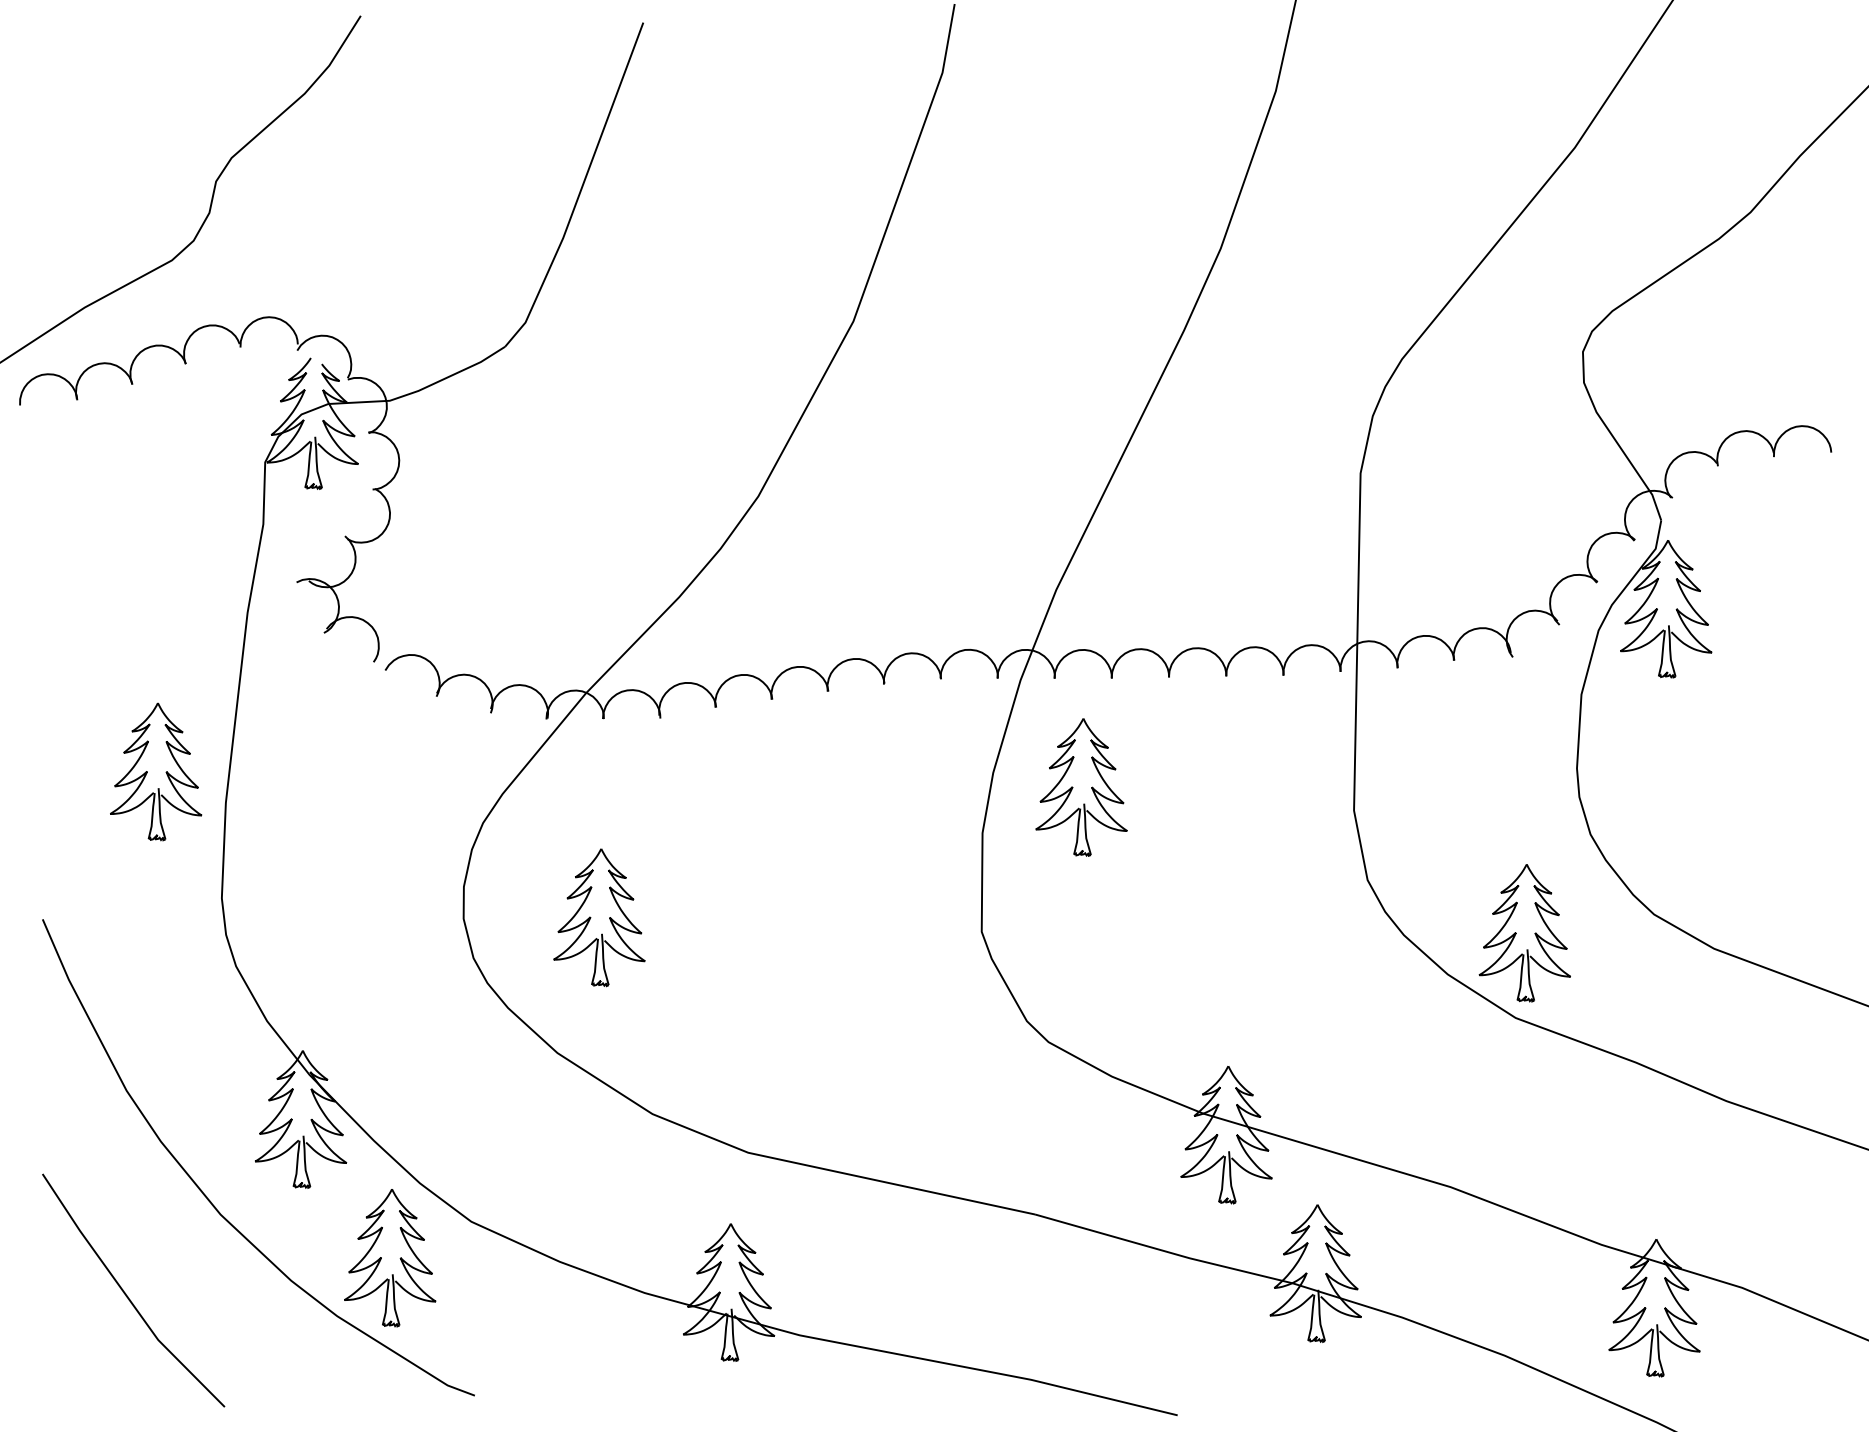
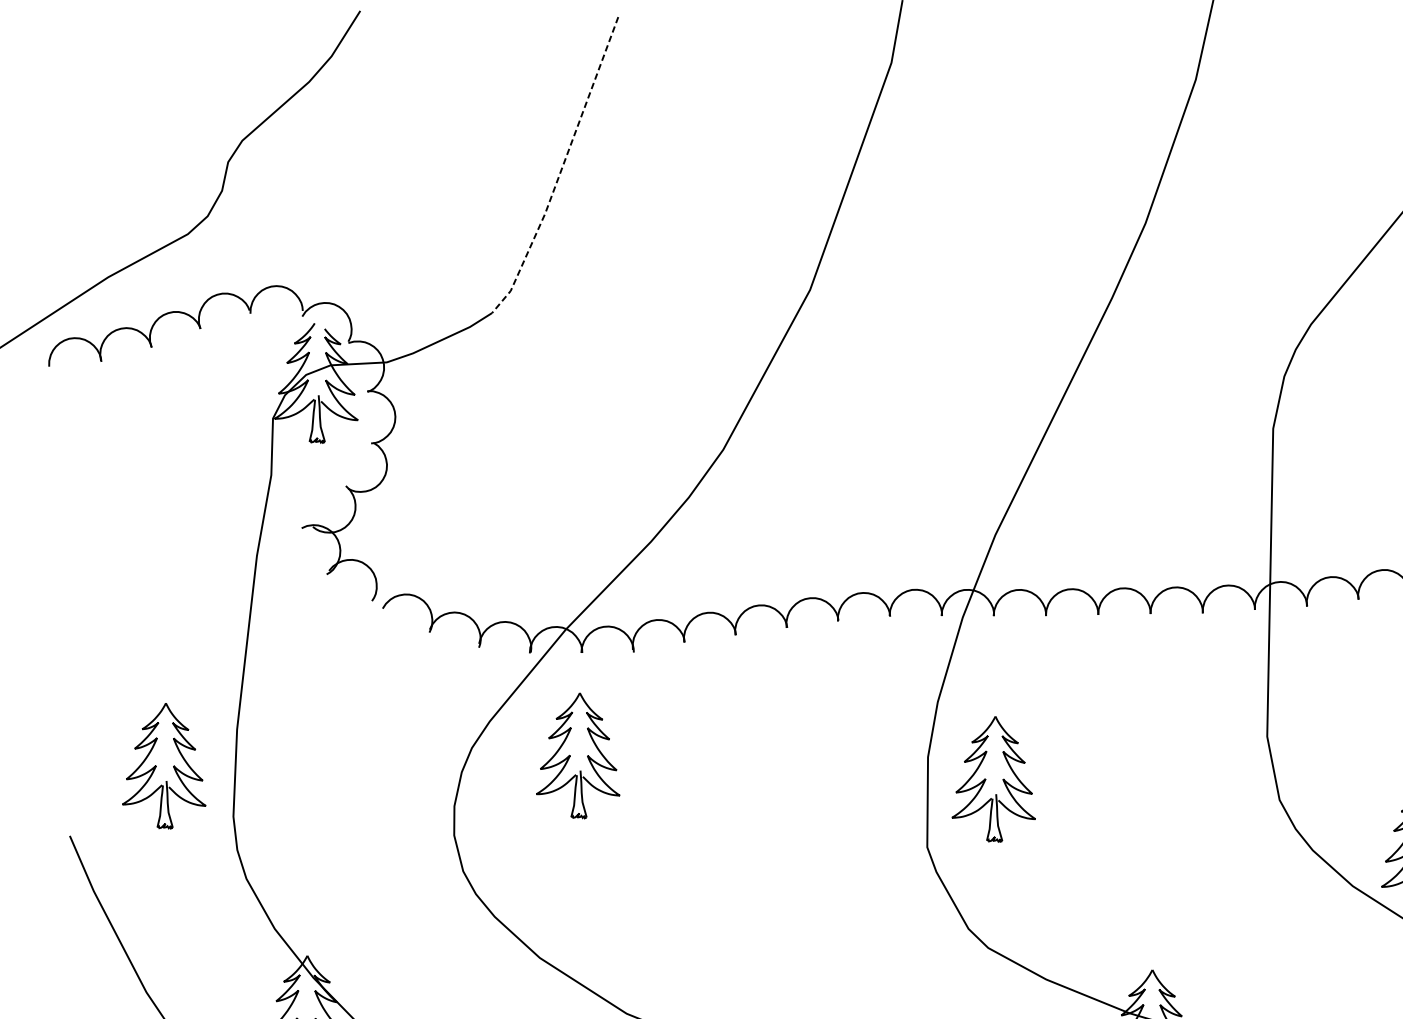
line: (581, 190) -> (561, 170), solid -> dashed
part: (156, 771) -> (164, 765), moved
part: (1081, 787) -> (993, 779), moved
part: (599, 917) -> (578, 755), moved

